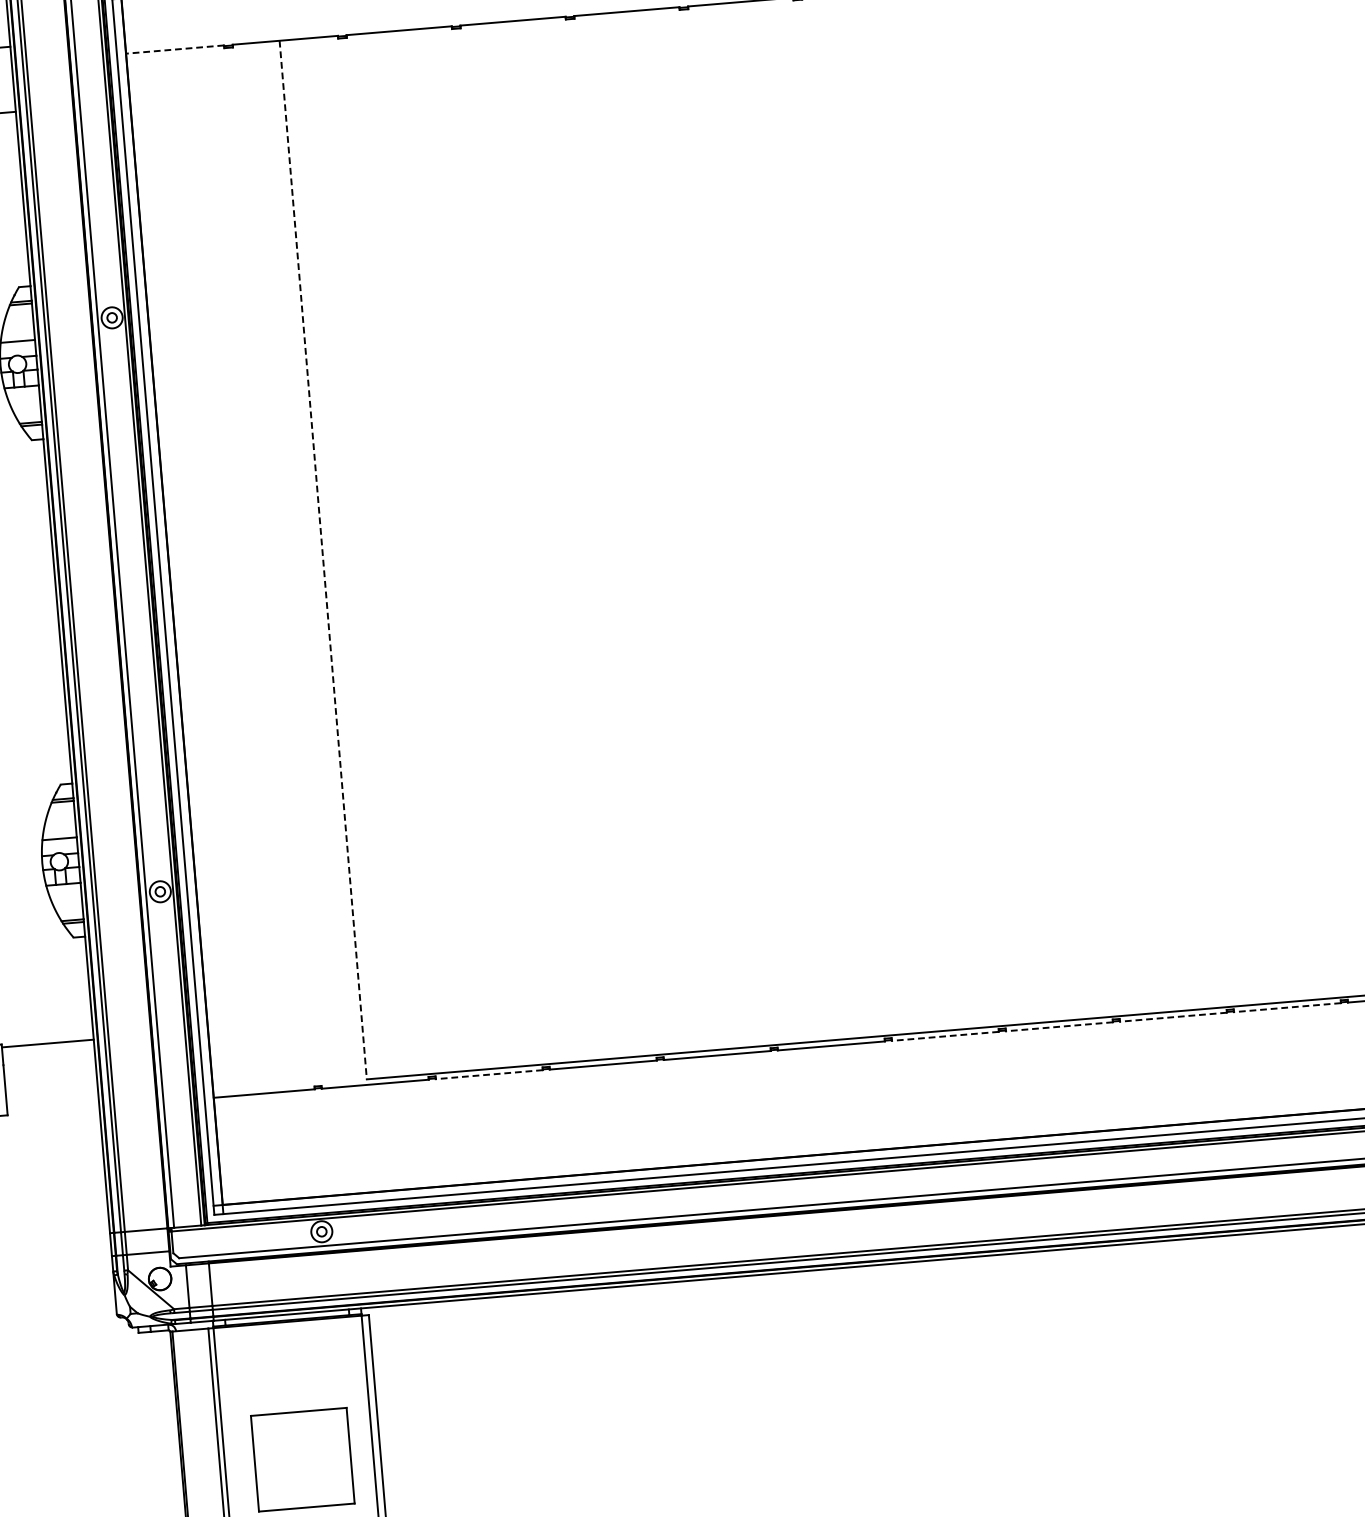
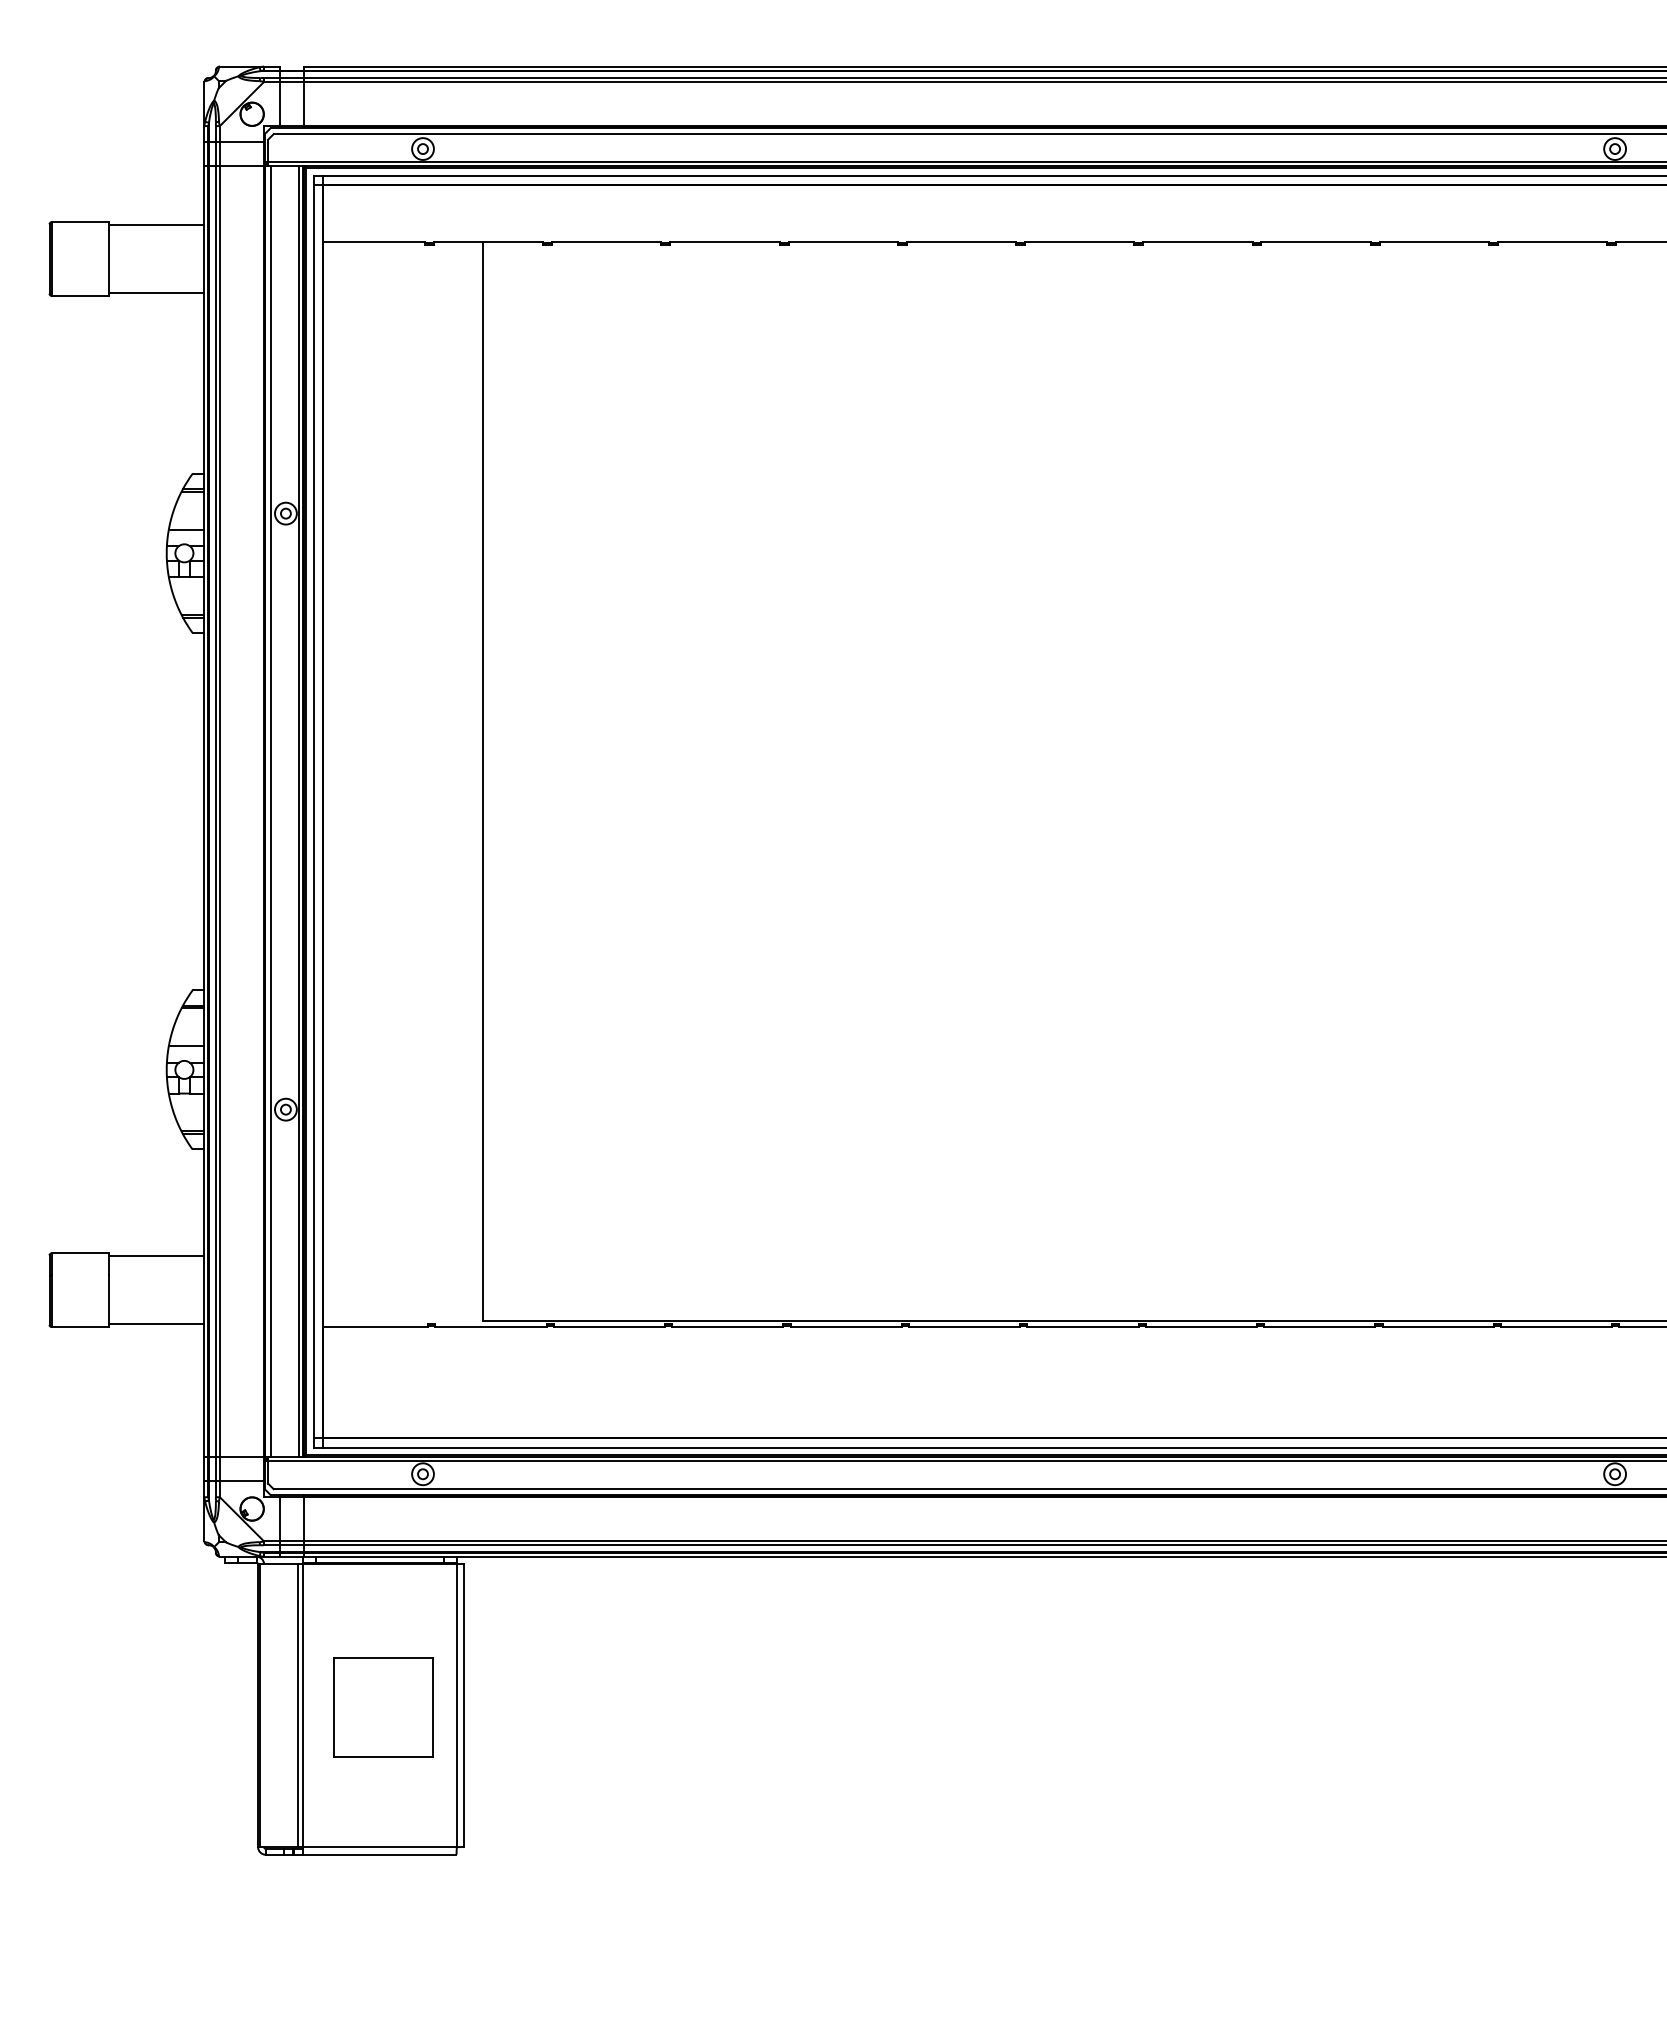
line: (175, 49) -> (374, 242), dashed -> solid
line: (323, 560) -> (482, 782), dashed -> solid
line: (1287, 1007) -> (1438, 1326), dashed -> solid
line: (1173, 1017) -> (1319, 1326), dashed -> solid
line: (1059, 1026) -> (1201, 1326), dashed -> solid
line: (944, 1036) -> (1082, 1326), dashed -> solid
line: (489, 1074) -> (609, 1326), dashed -> solid
line: (53, 1108) -> (156, 1323), added

